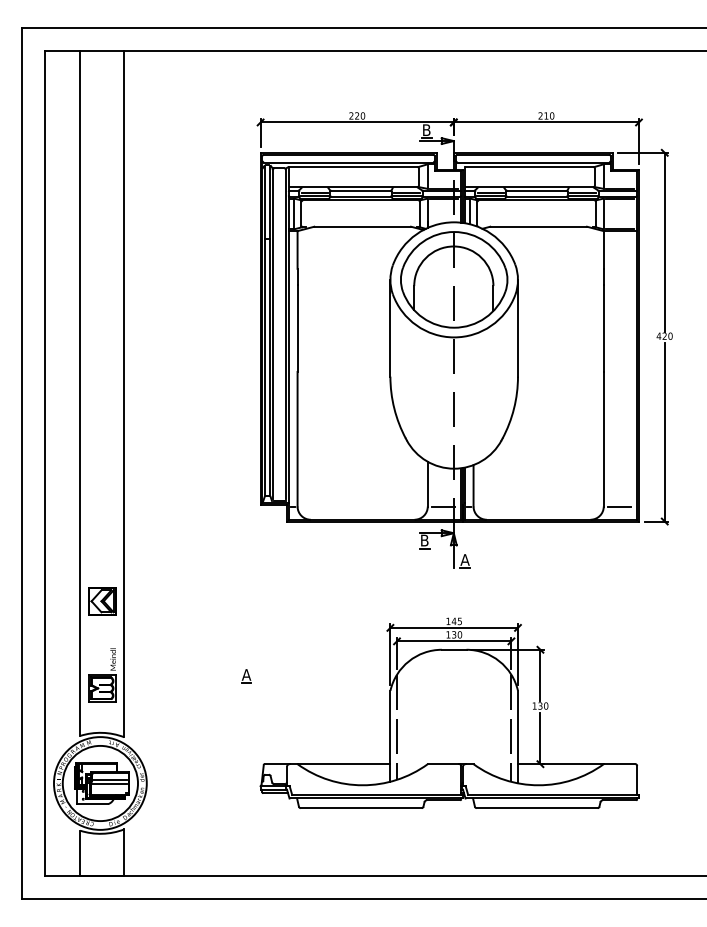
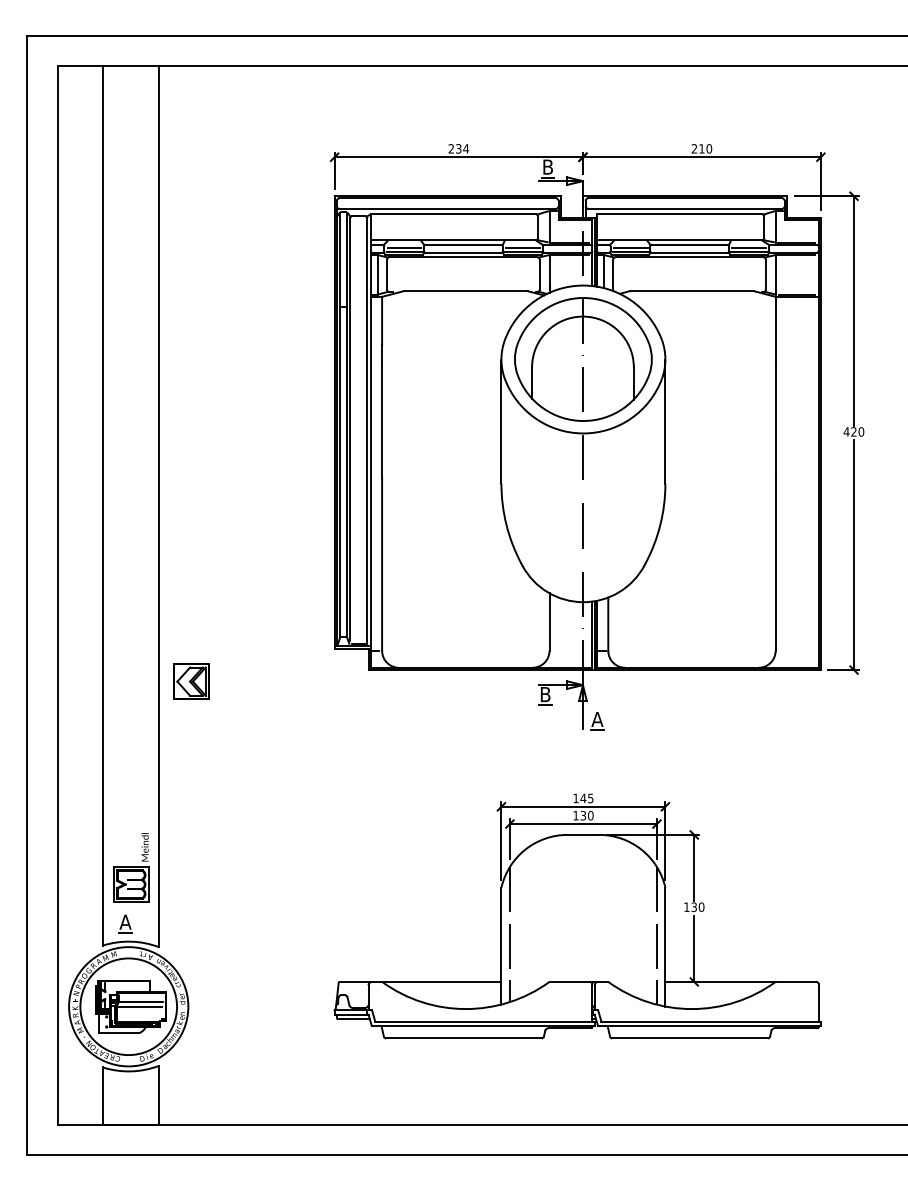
text: (360, 115) -> (462, 148), 220 -> 234
line: (442, 506) -> (568, 650), removed
line: (619, 506) -> (795, 650), removed
part: (102, 601) -> (191, 681), moved
part: (246, 675) -> (125, 923), moved

